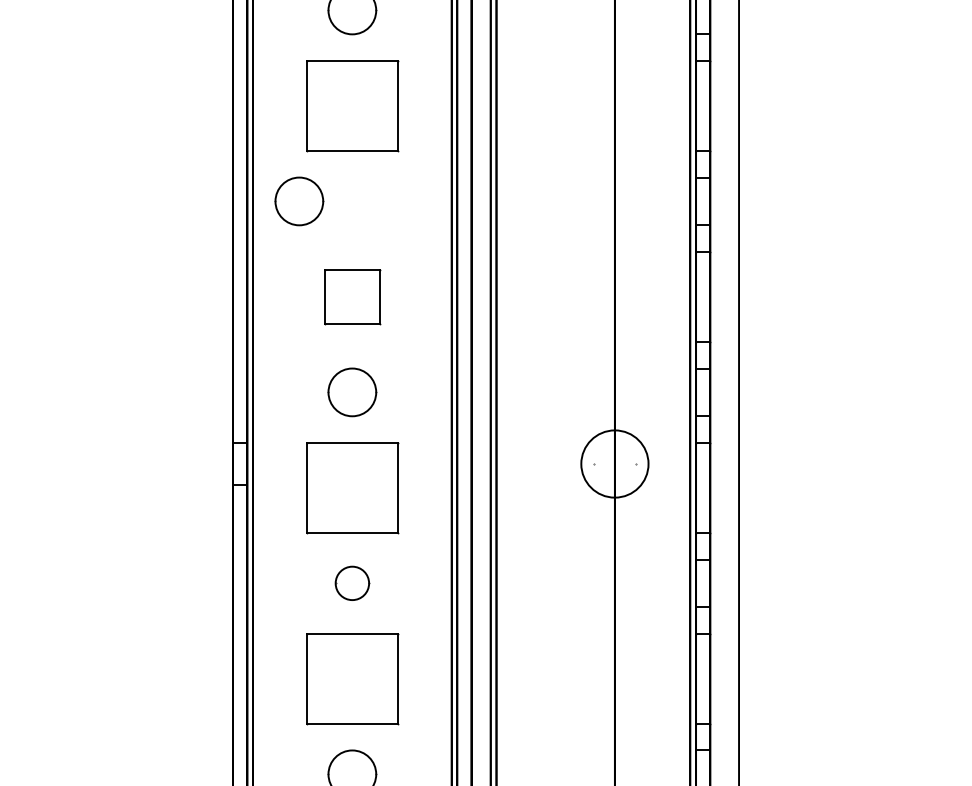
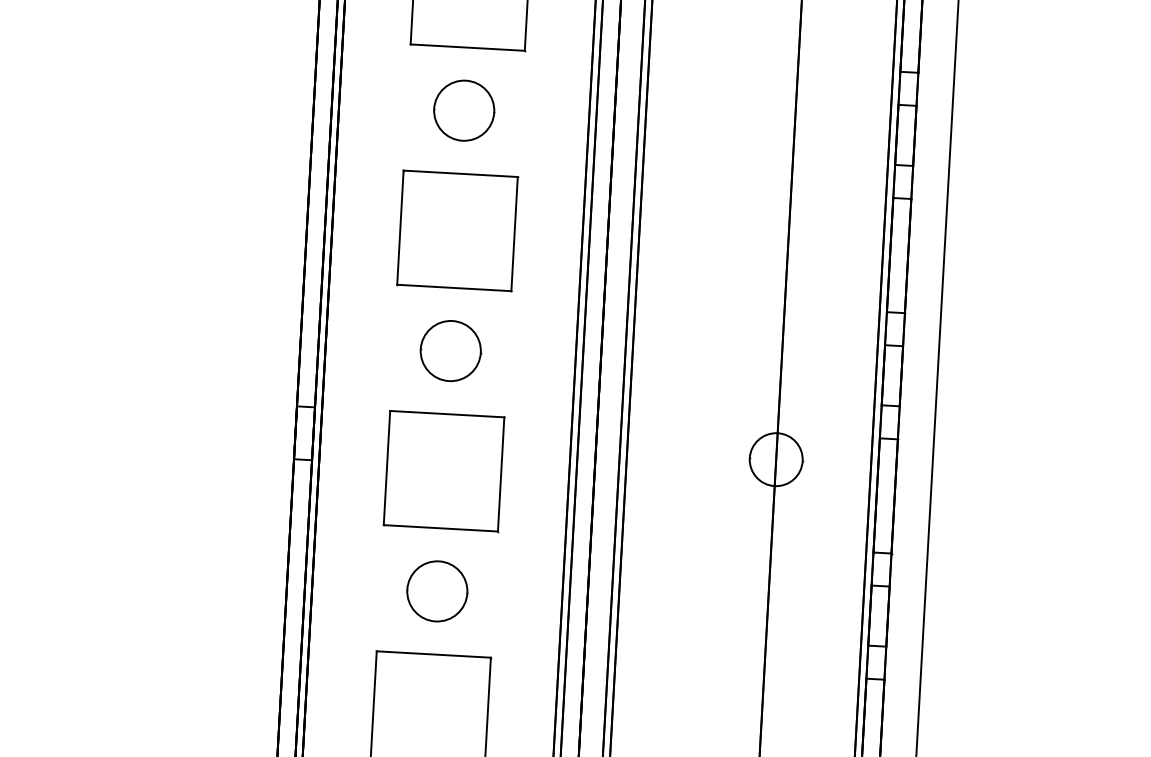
part: (299, 201) -> (464, 110), moved
part: (352, 297) -> (457, 231), size x1.67
circle: (614, 464) -> (775, 460), size x0.62
part: (352, 583) -> (437, 591), size x1.43

